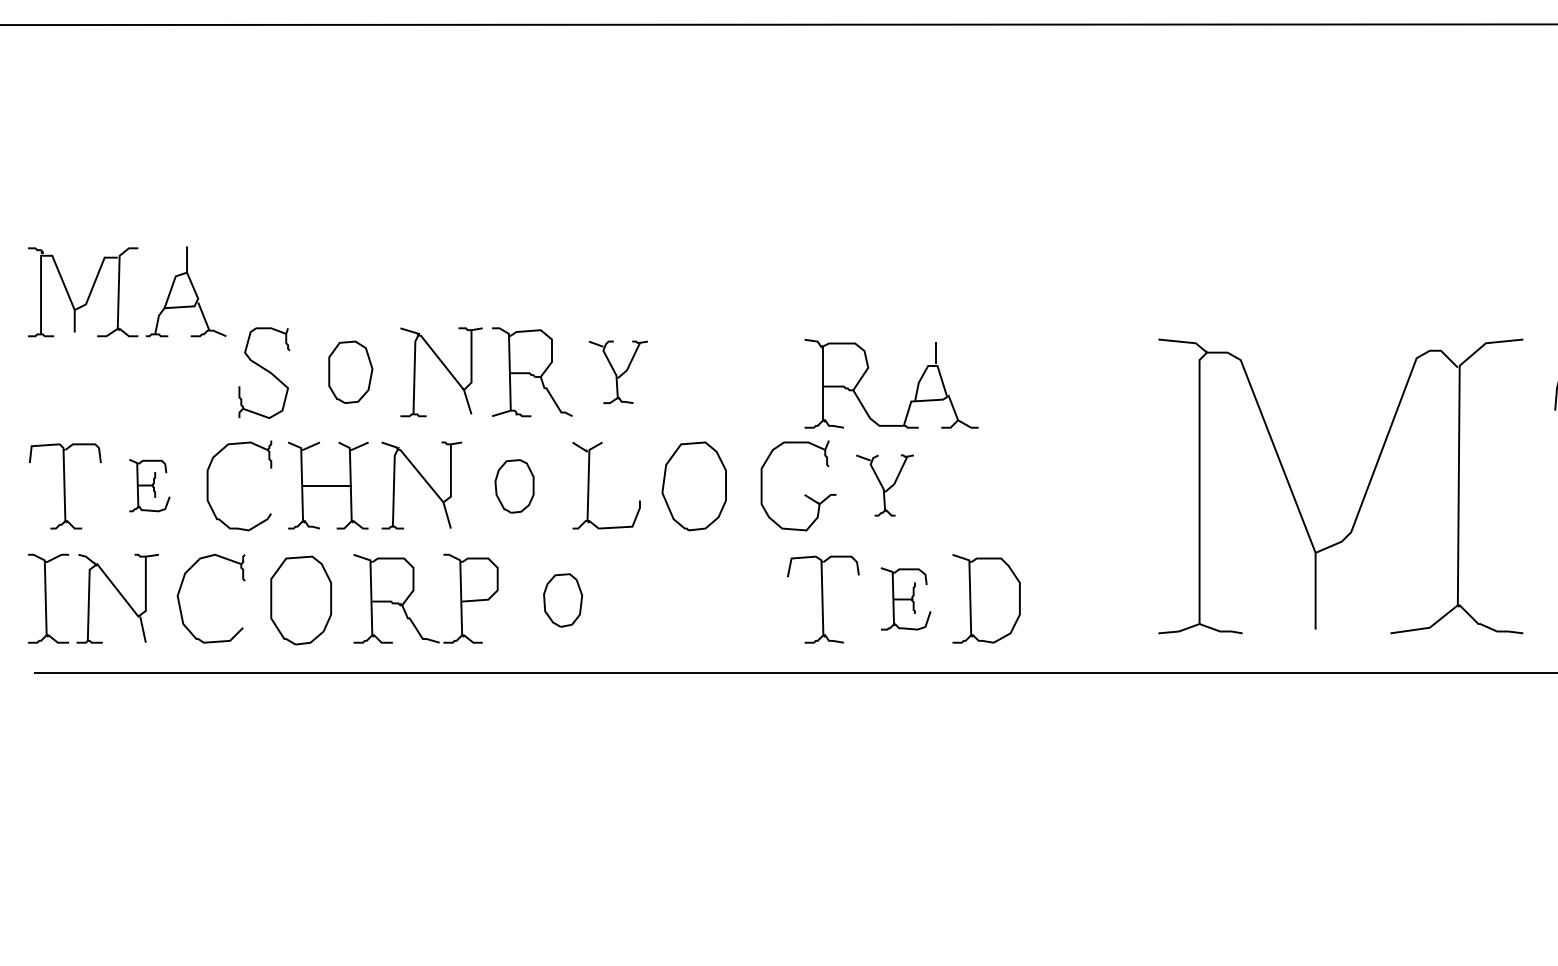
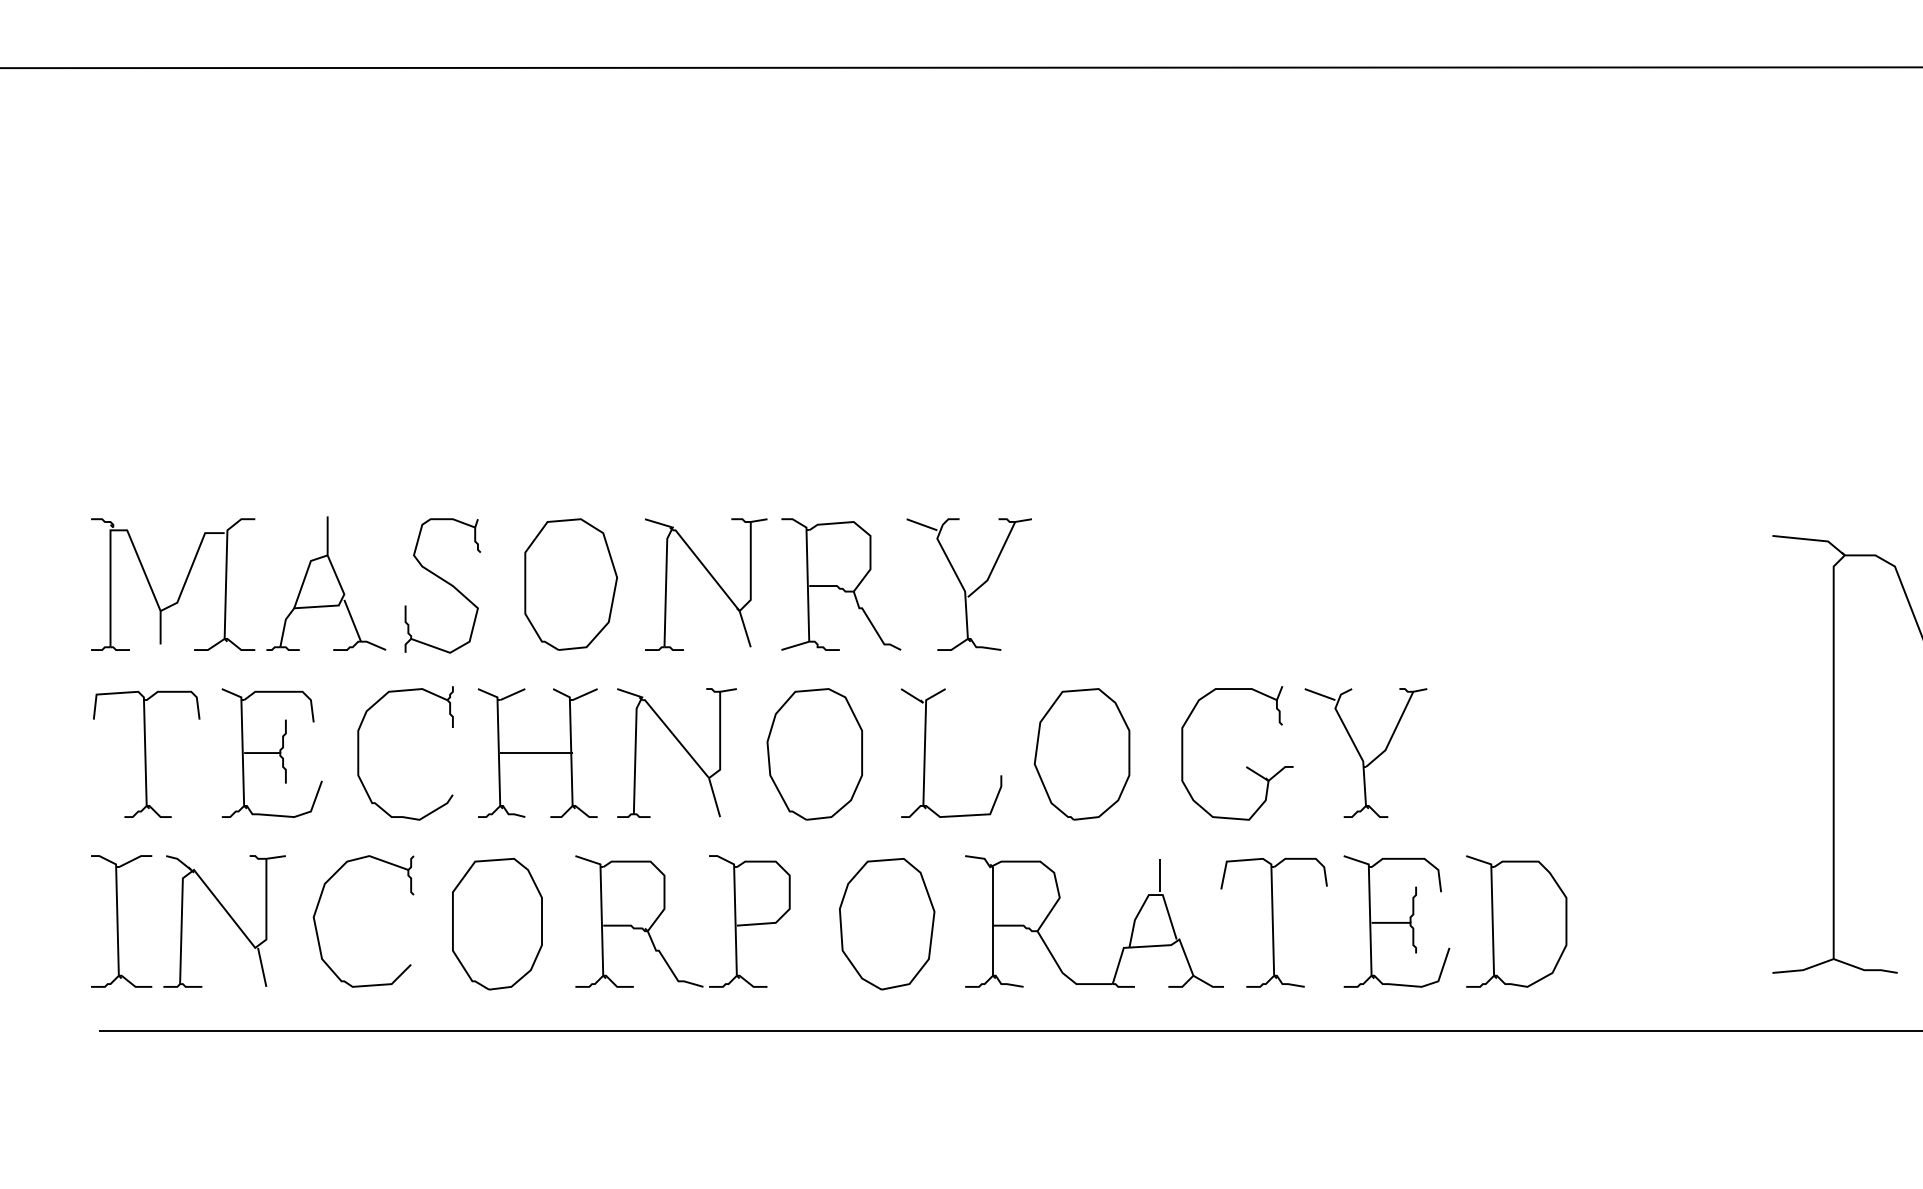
part: (119, 291) -> (227, 583), moved
part: (350, 372) -> (570, 584), size x1.43
part: (618, 372) -> (969, 584), size x1.43
part: (916, 388) -> (1131, 928), moved
part: (149, 485) -> (271, 753), size x1.67
part: (884, 485) -> (1365, 753), size x1.43
part: (514, 486) -> (814, 754), size x1.67
part: (905, 598) -> (1396, 921), size x1.43
part: (562, 600) -> (886, 924), size x1.67

